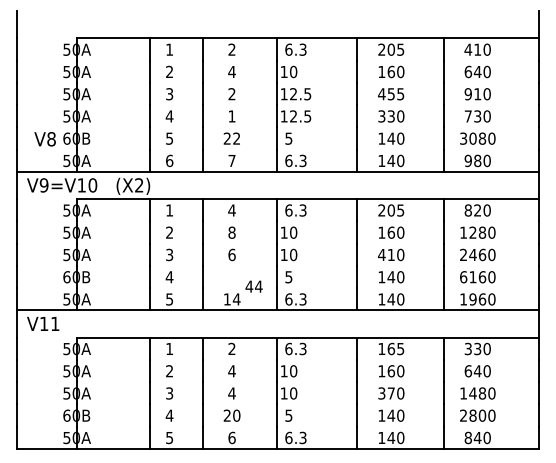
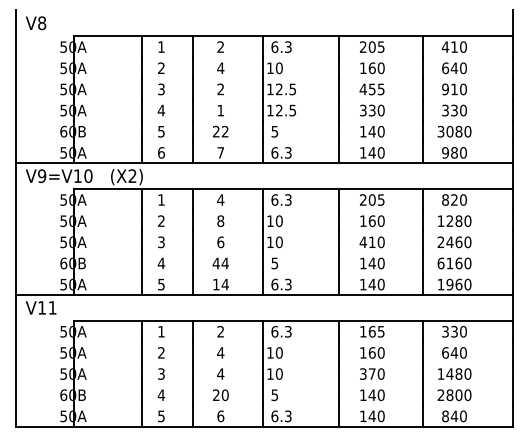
text: (468, 116) -> (445, 110), 730 -> 330
text: (45, 139) -> (36, 23), moved
text: (253, 286) -> (220, 263), moved

